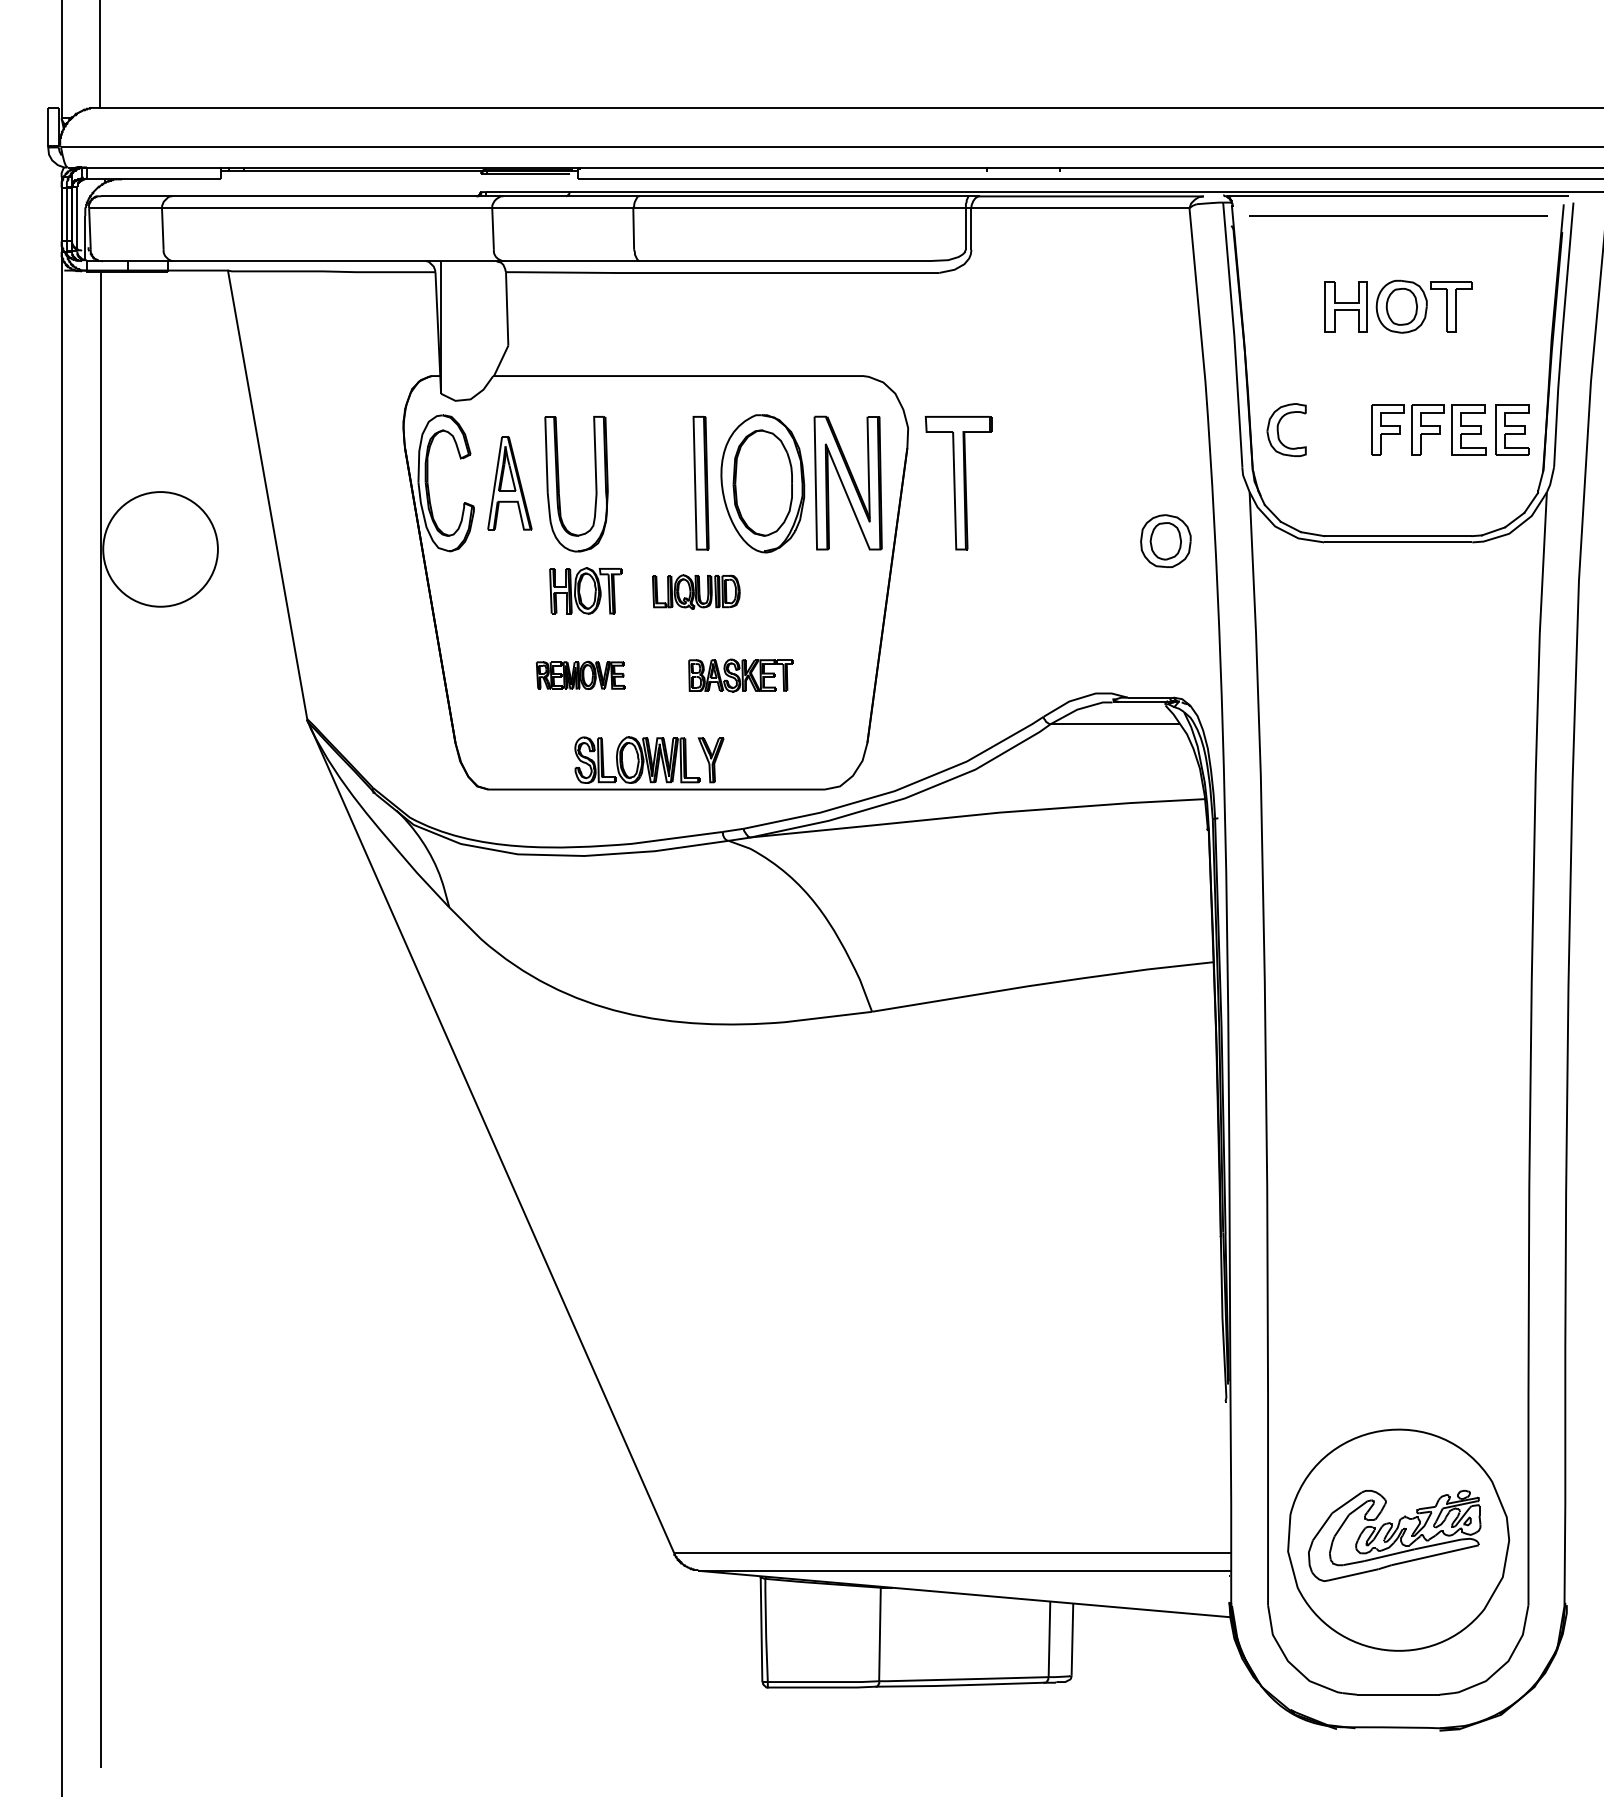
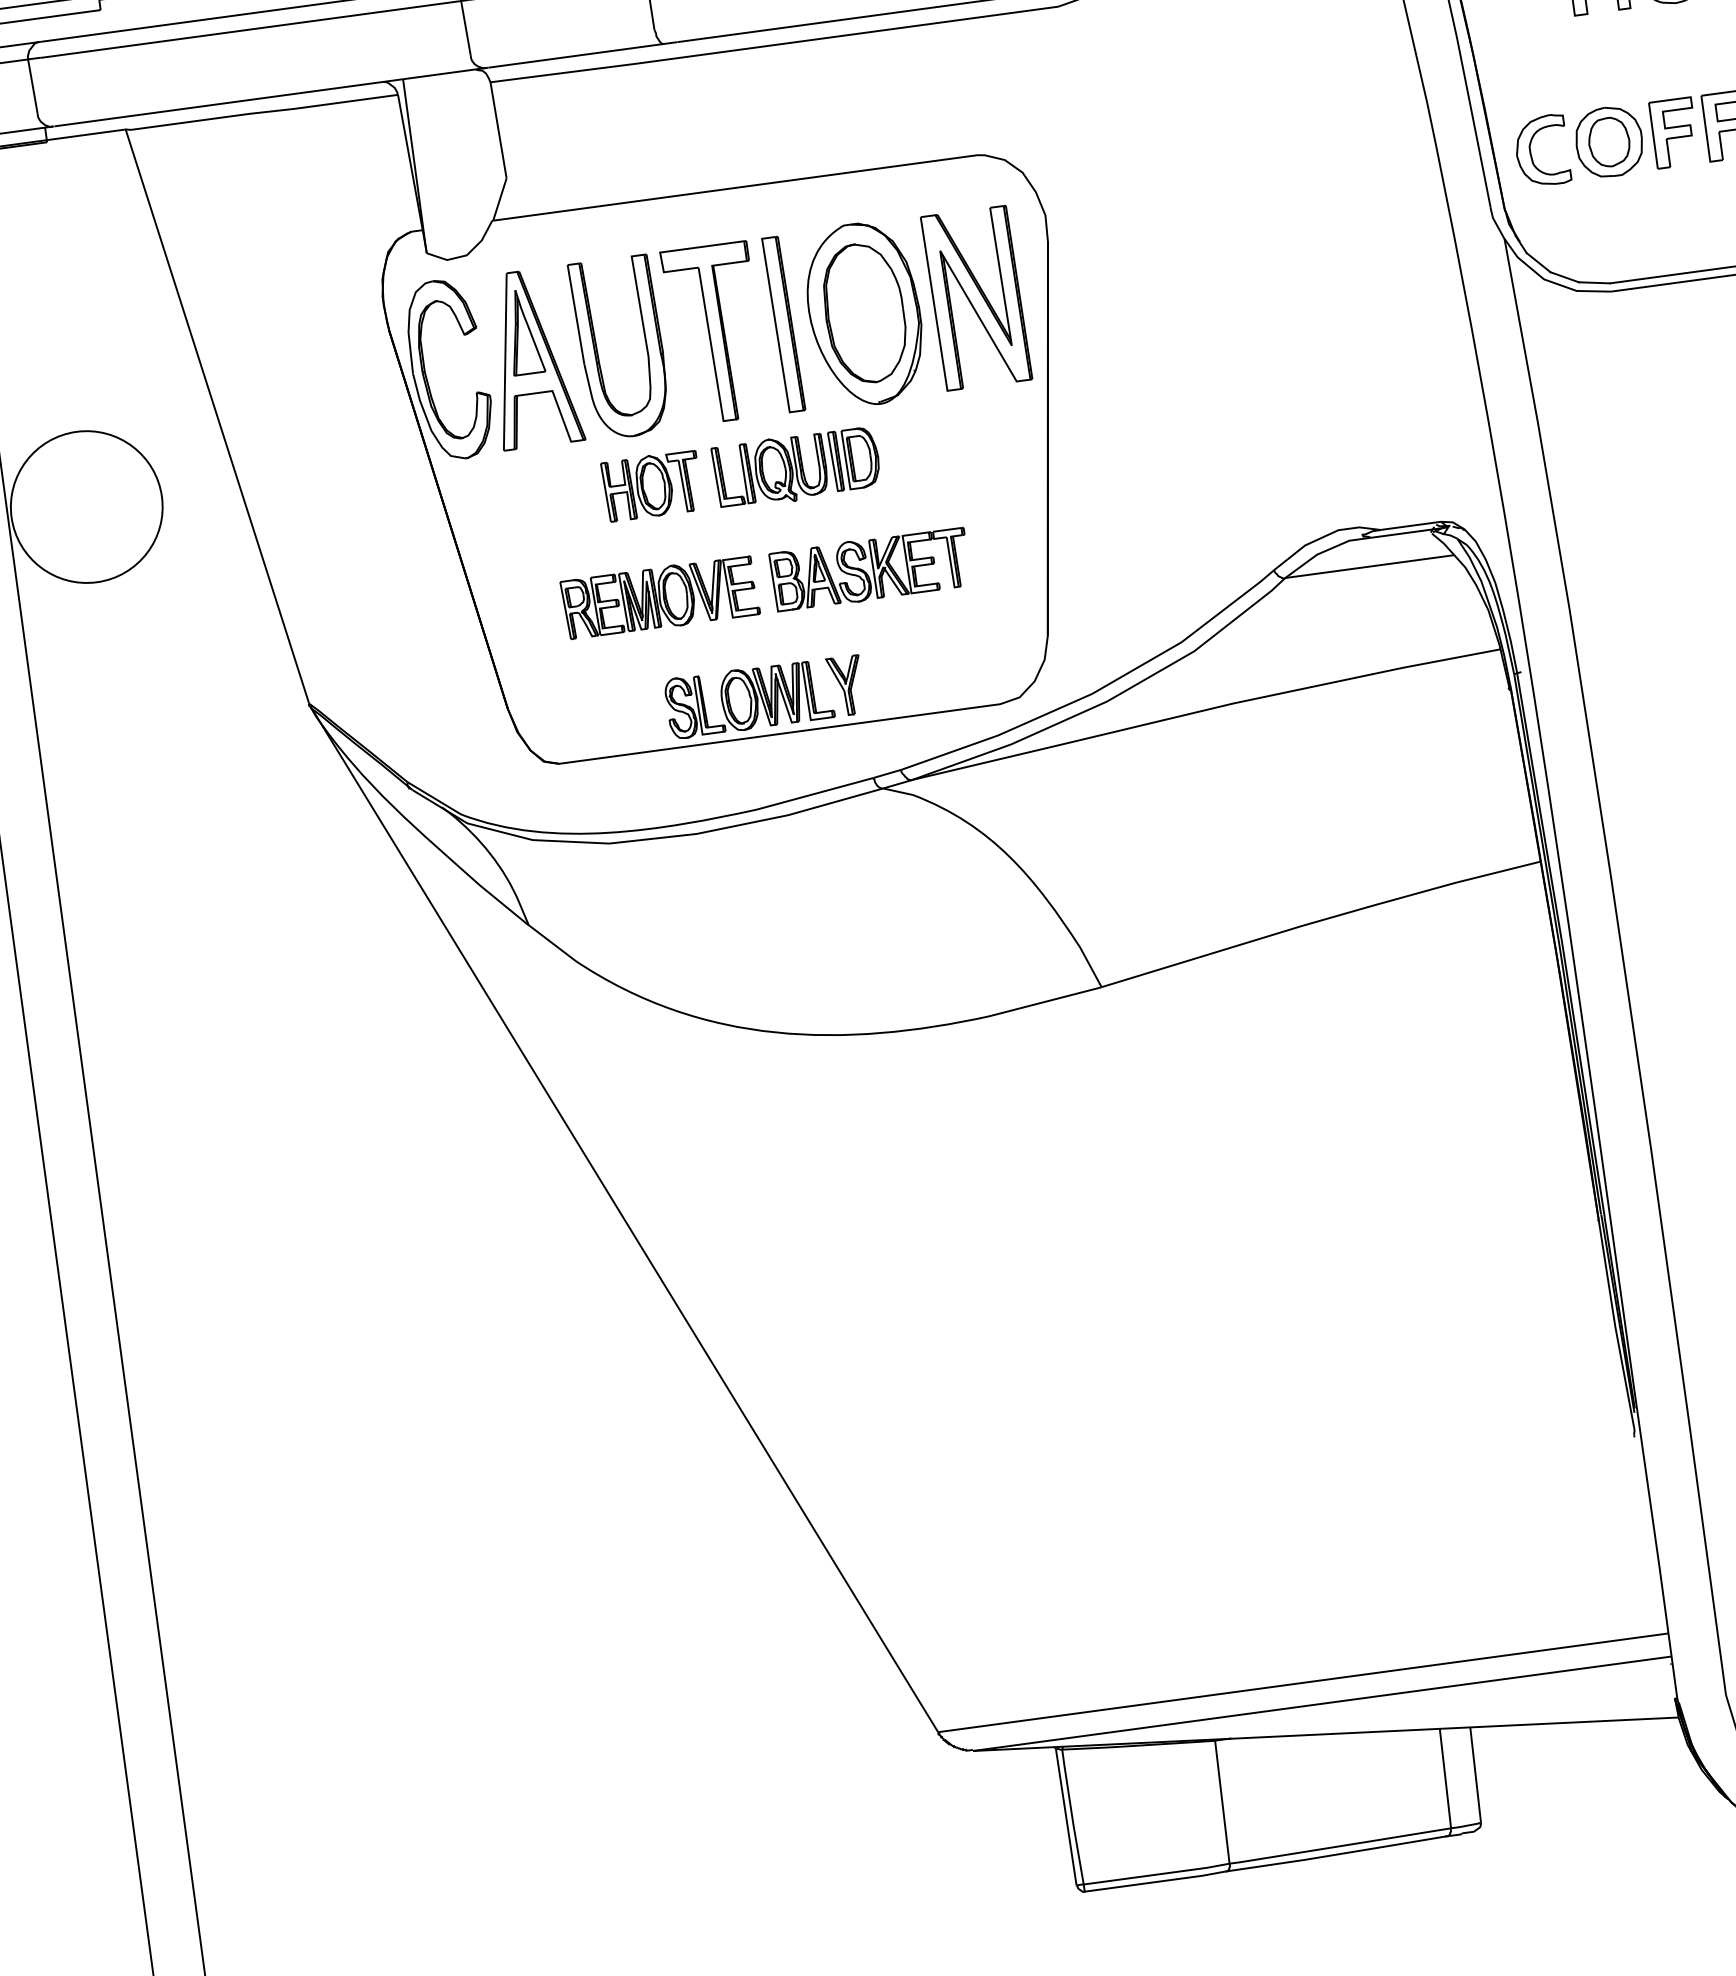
part: (509, 483) -> (532, 358), size x1.43
part: (958, 483) -> (714, 334), moved
part: (1165, 540) -> (1608, 141), moved
part: (696, 592) -> (797, 468), size x1.43
part: (580, 675) -> (659, 597), size x1.67
part: (740, 675) -> (869, 569), size x1.43

